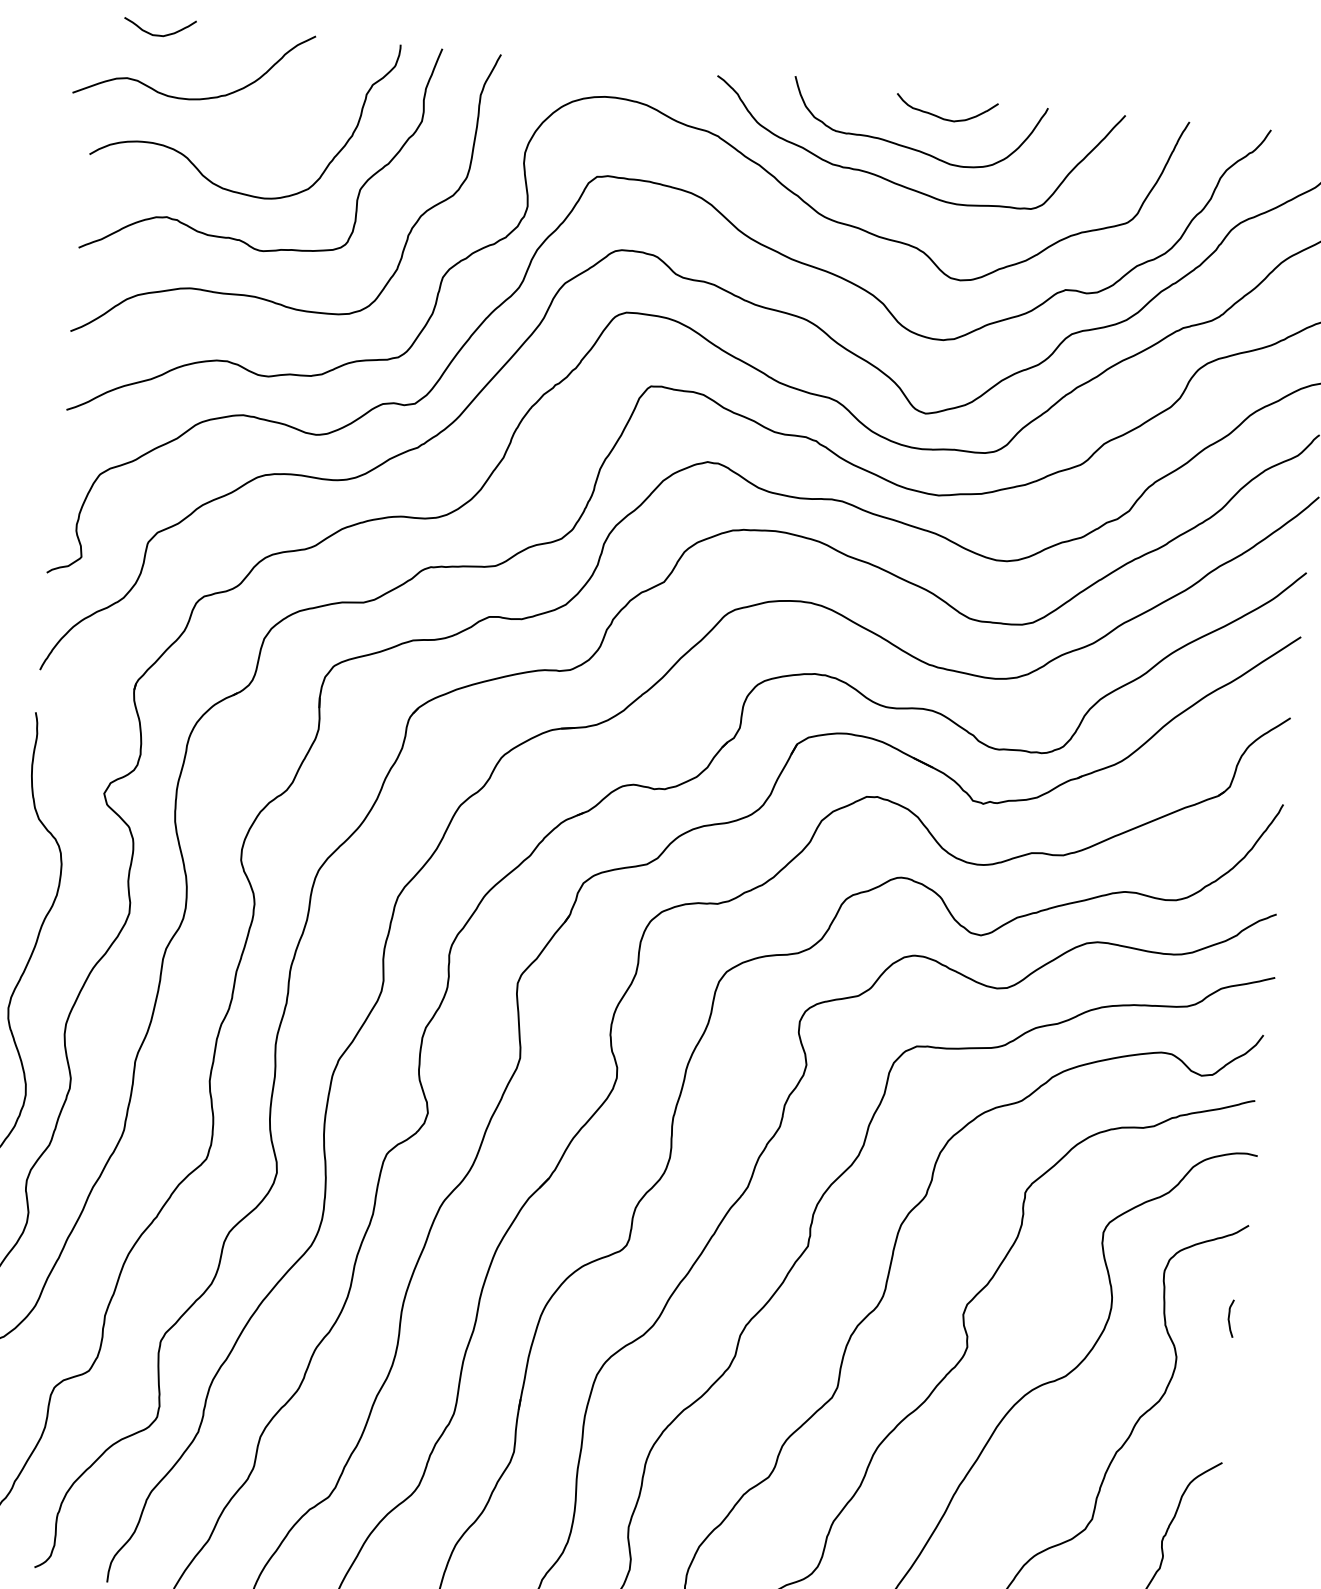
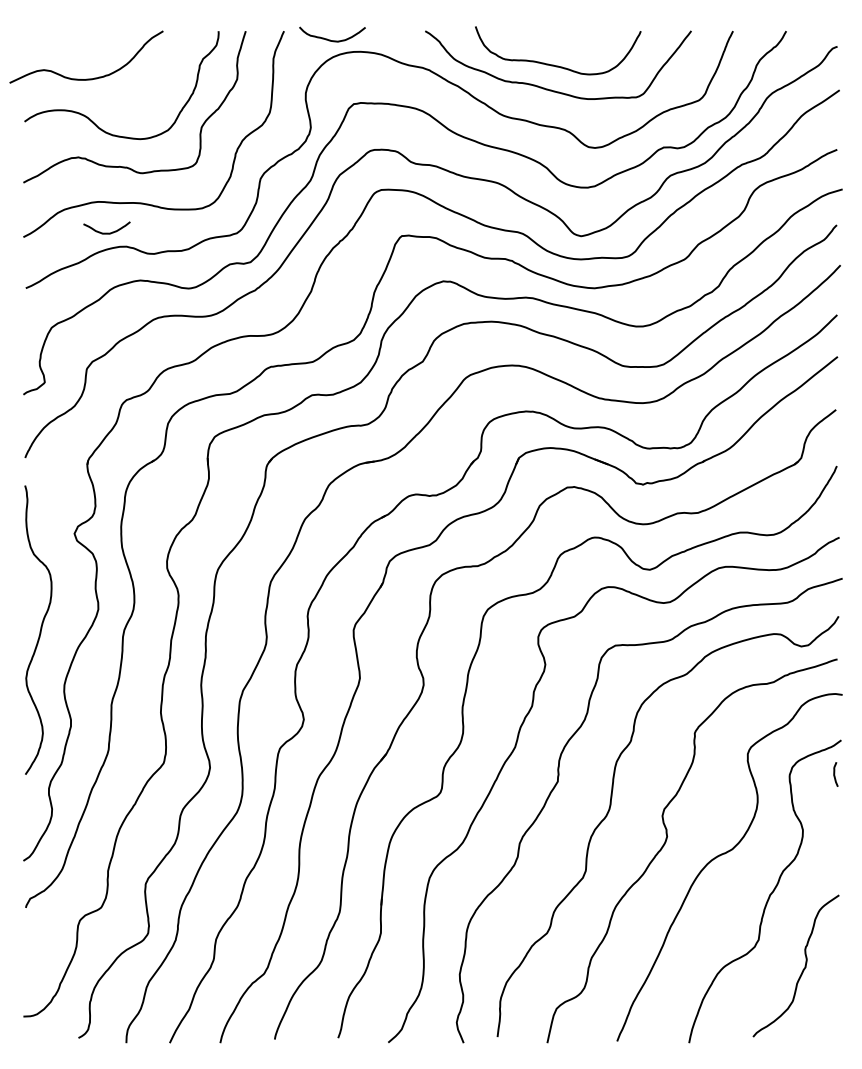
curve: (158, 33) -> (106, 232), moved
curve: (942, 116) -> (330, 39), moved
curve: (1230, 1318) -> (835, 774), moved

